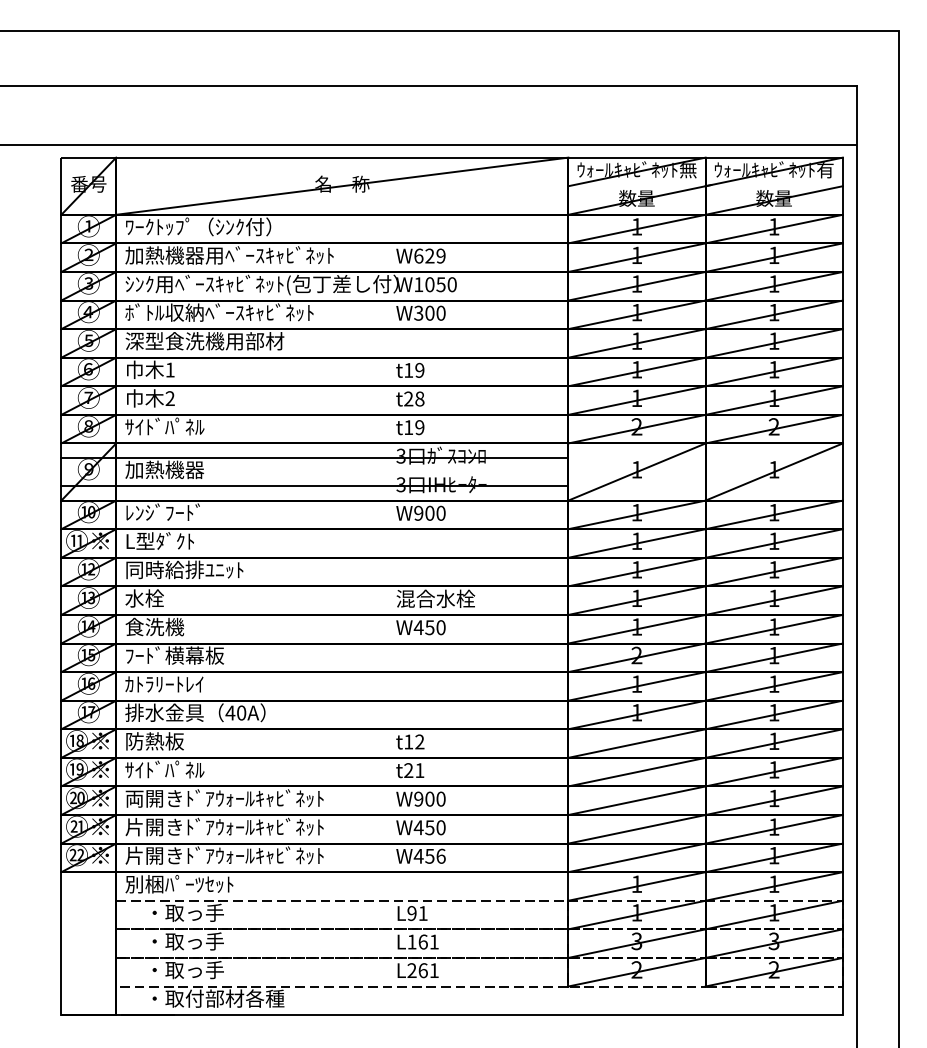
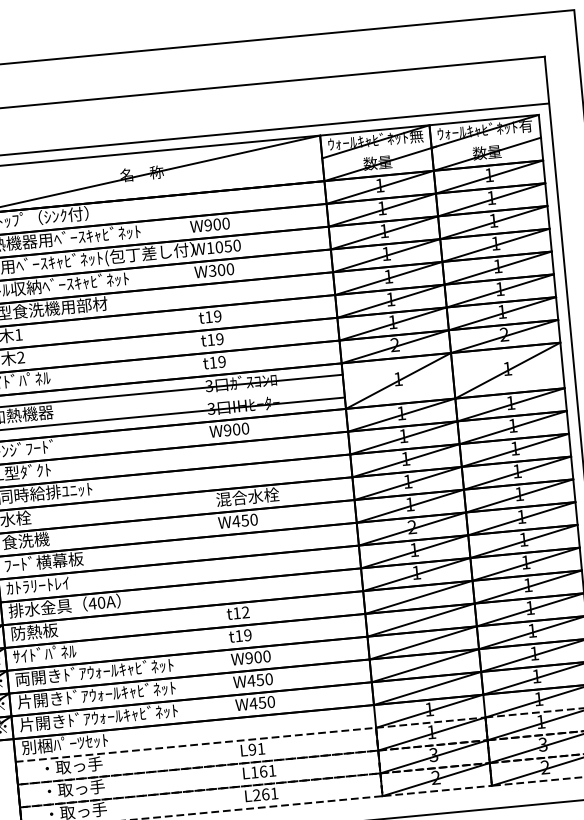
text: (429, 255) -> (216, 224), W629 -> W900
text: (414, 398) -> (215, 339), t28 -> t19
text: (414, 770) -> (243, 635), t21 -> t19
text: (440, 855) -> (270, 701), W456 -> W450

